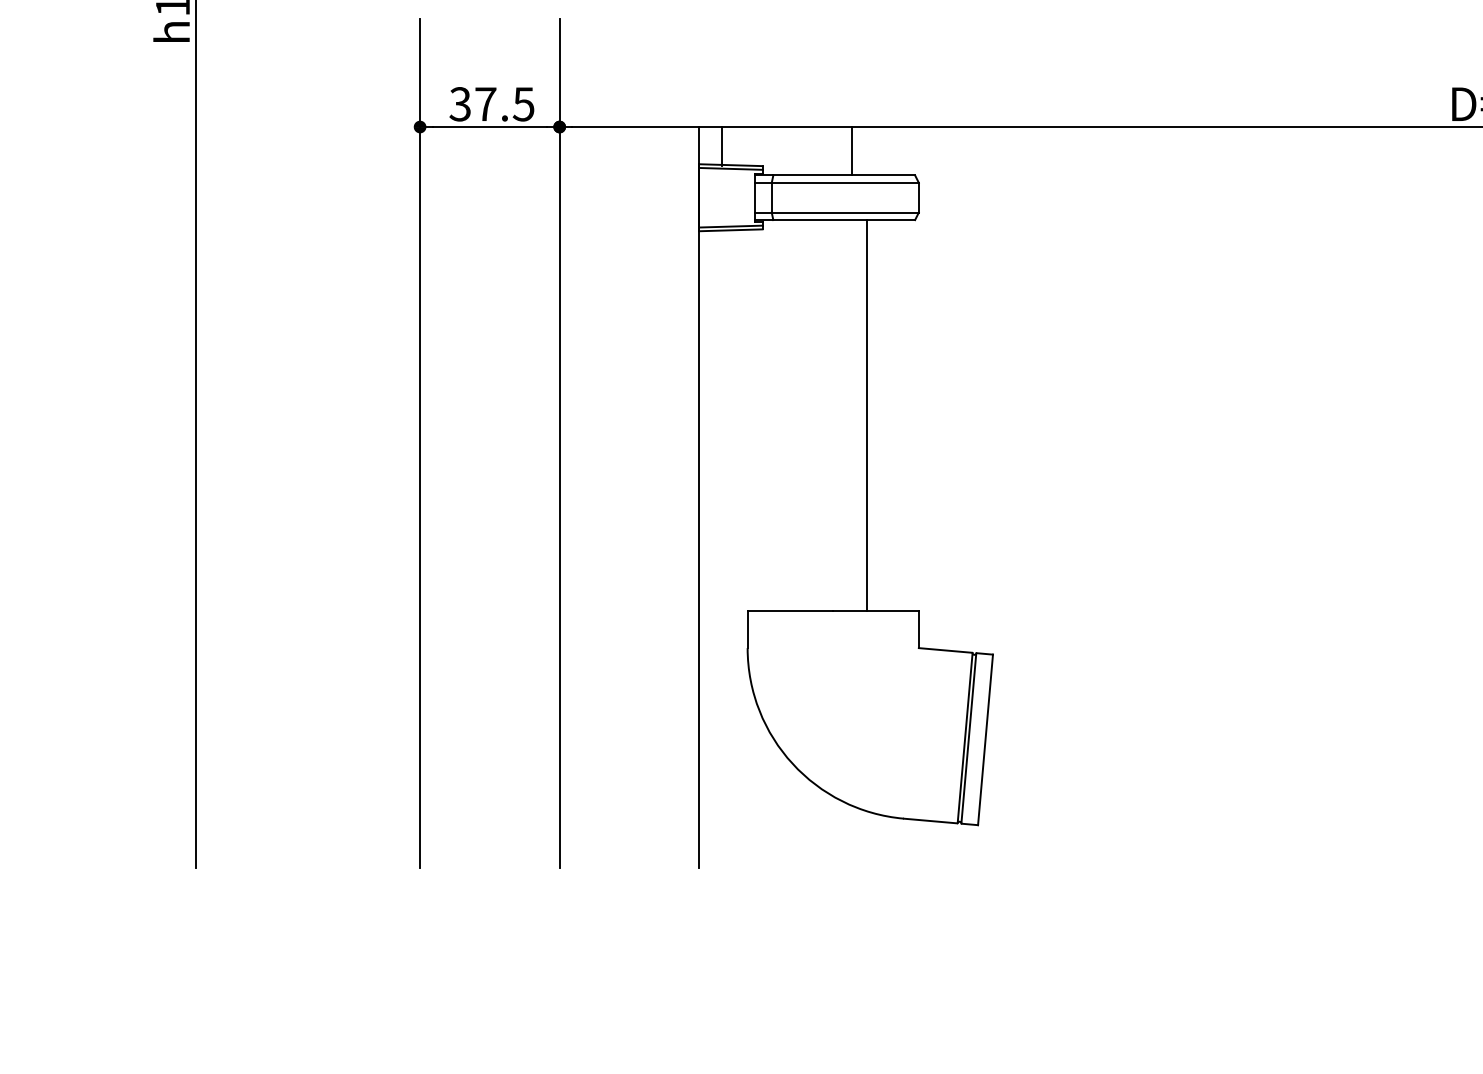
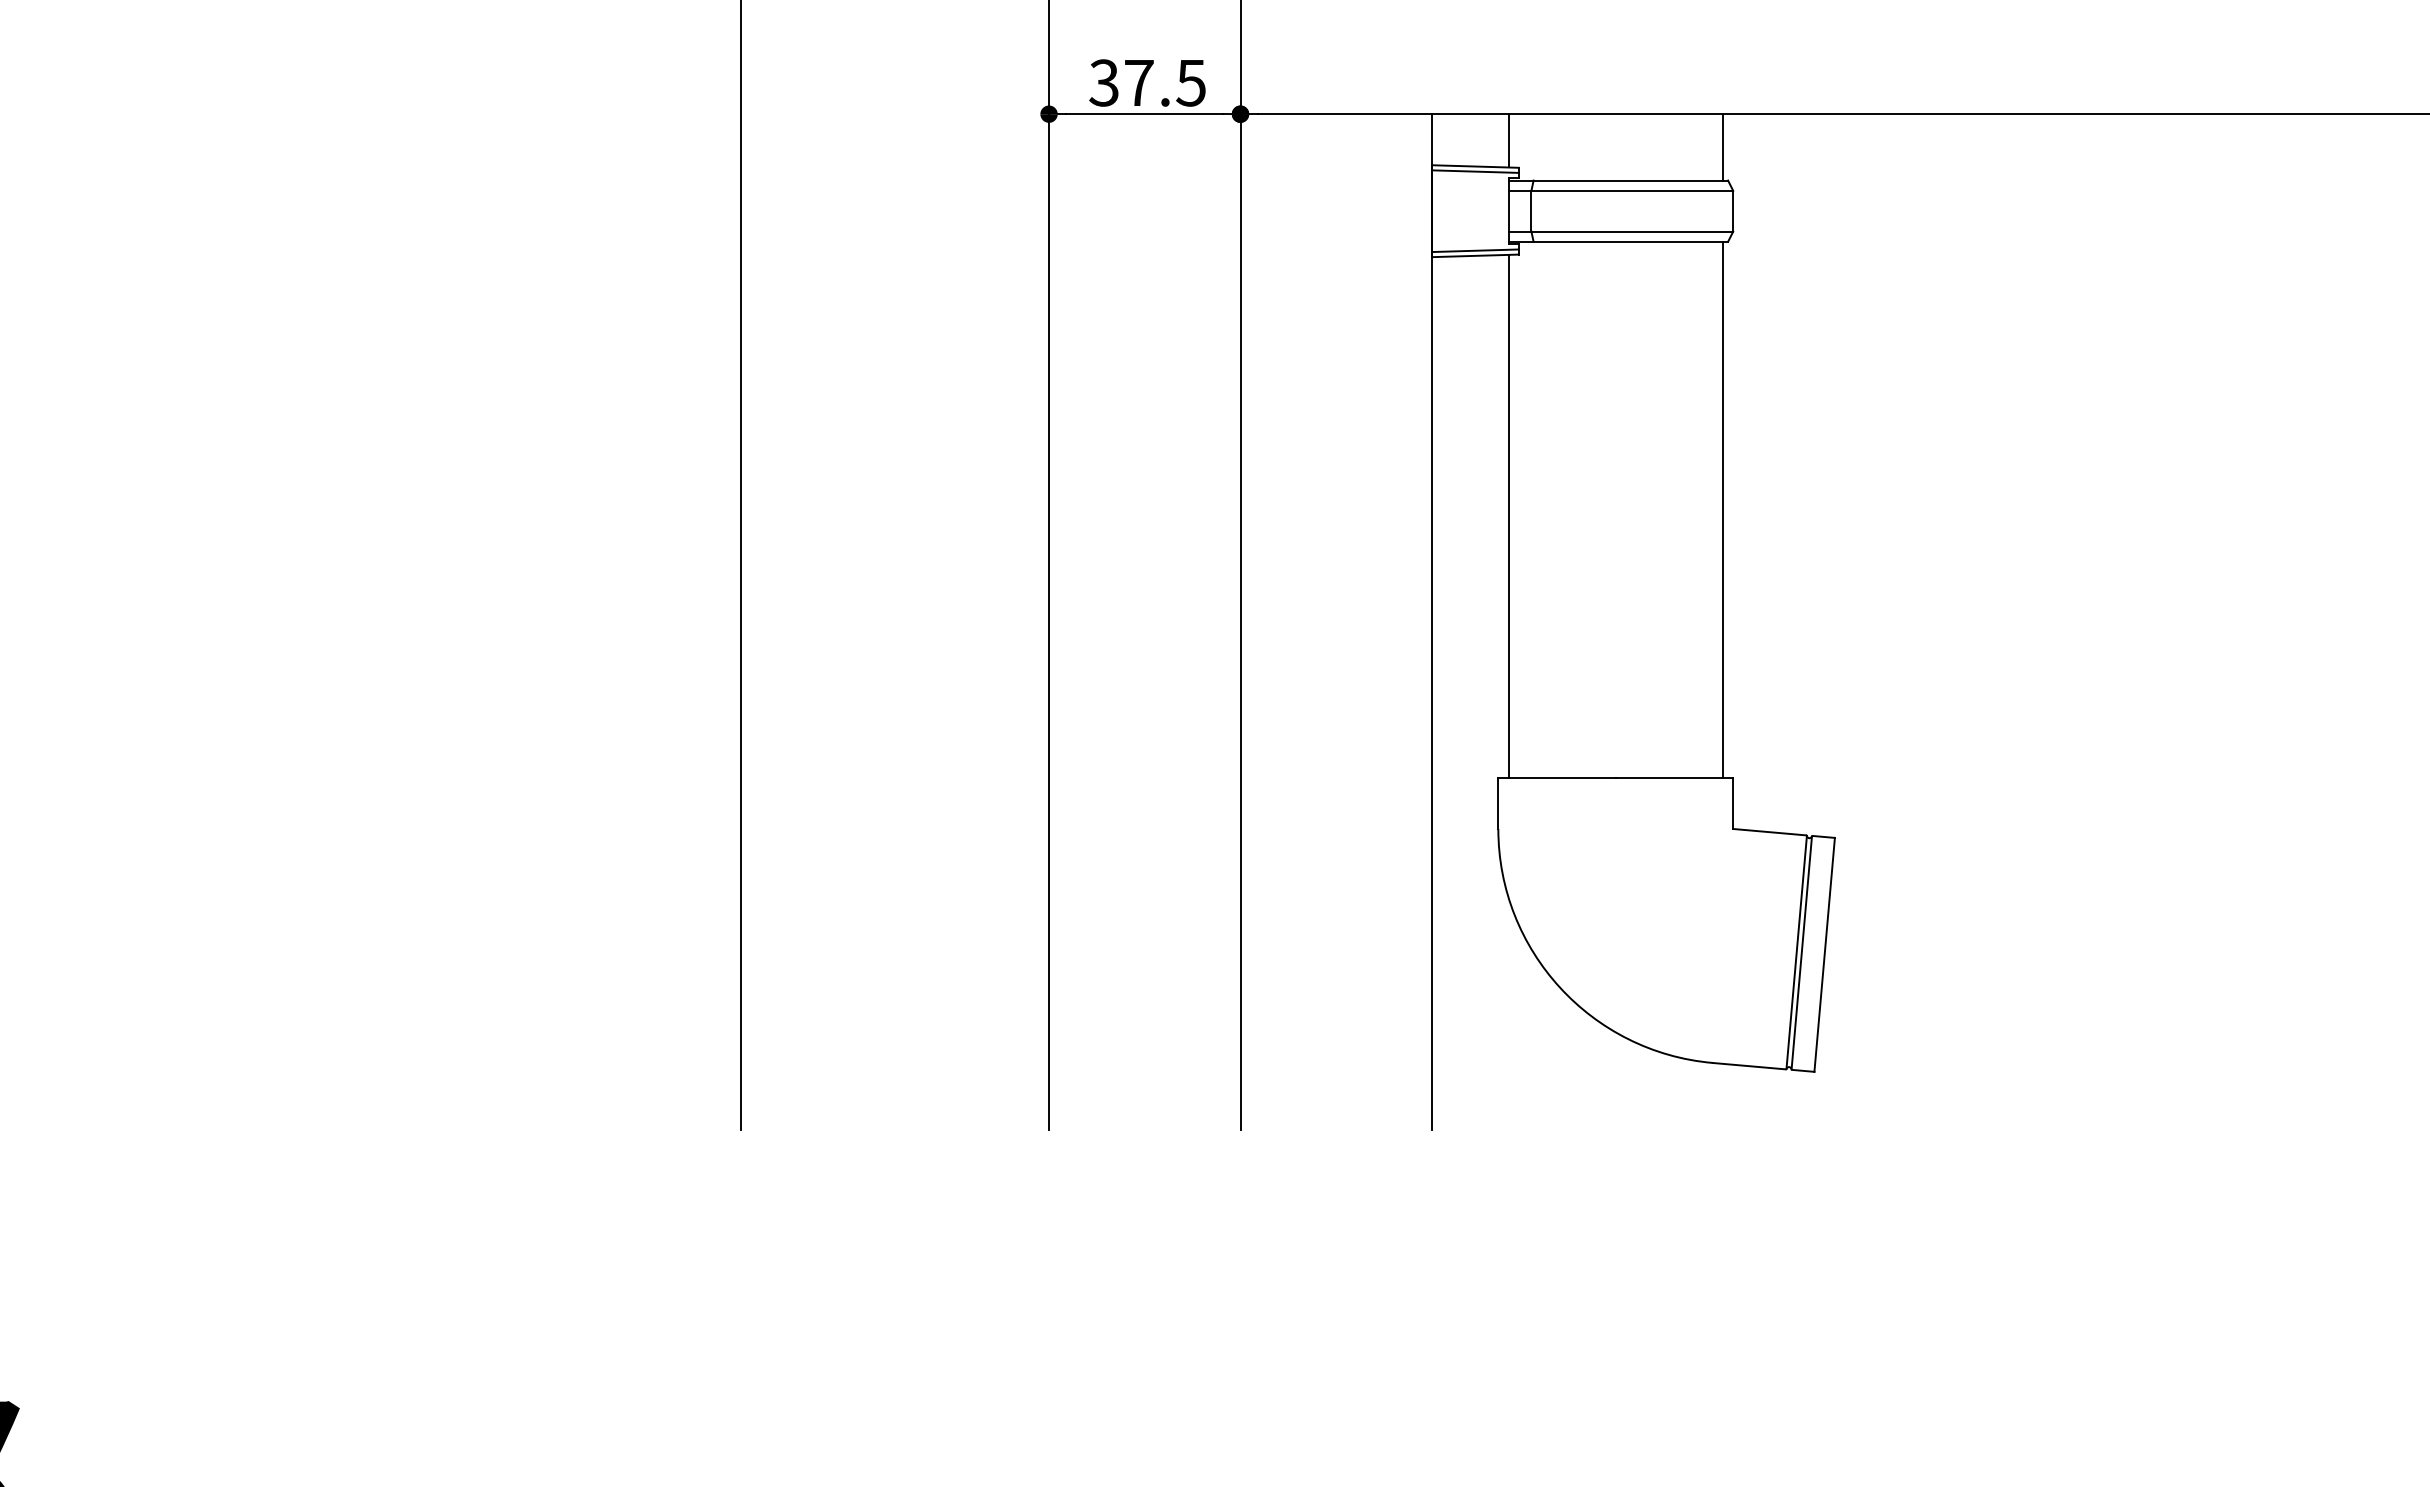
line: (721, 146) -> (1508, 140), moved
line: (852, 151) -> (1722, 147), moved
line: (866, 415) -> (1722, 509), moved
line: (755, 419) -> (1508, 515), added

